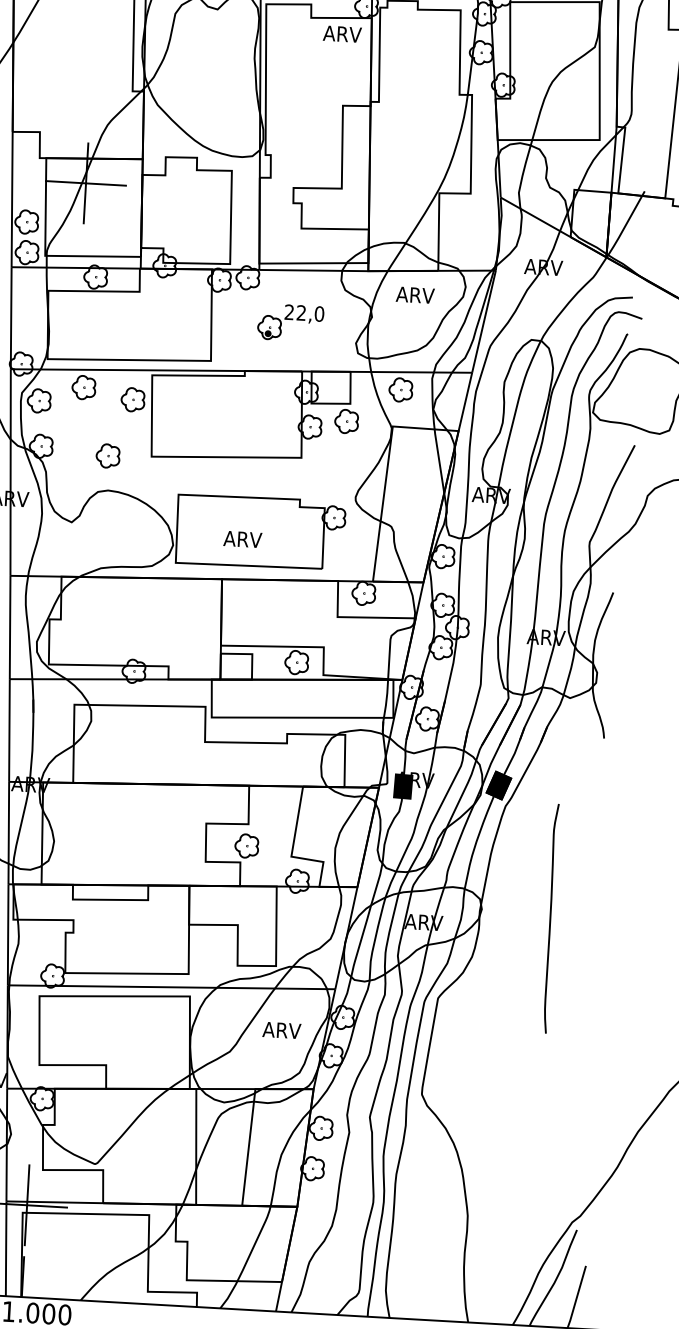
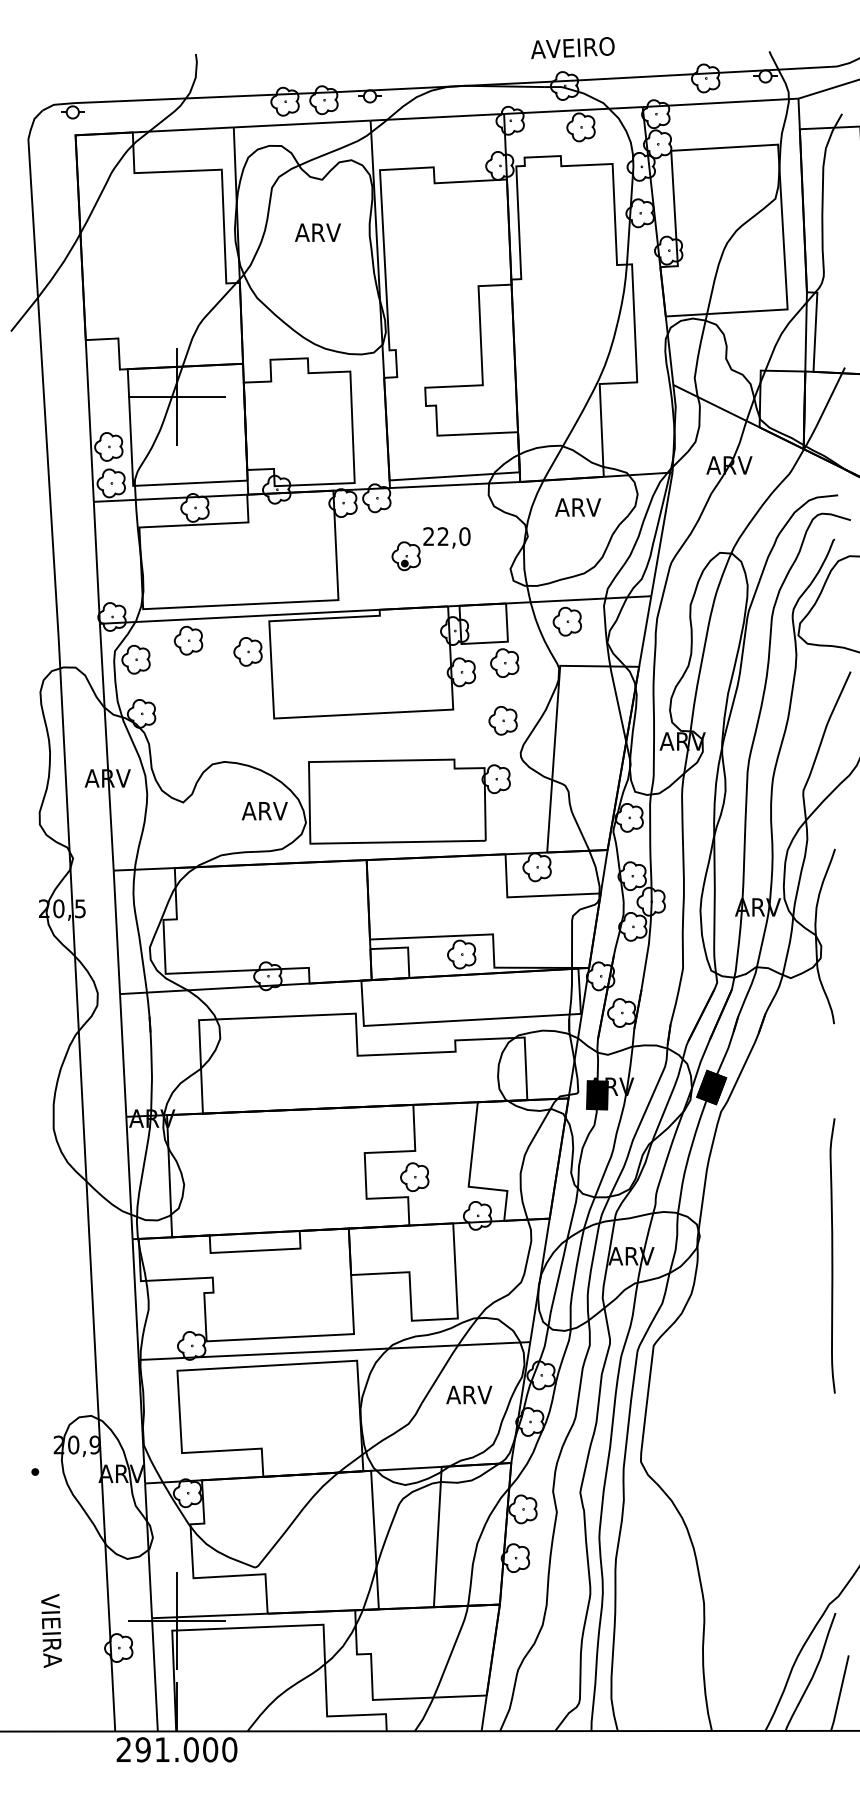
text: (342, 34) -> (317, 232), moved
part: (107, 455) -> (502, 720), moved
text: (242, 539) -> (264, 811), moved
curve: (550, 918) -> (832, 1255), moved

